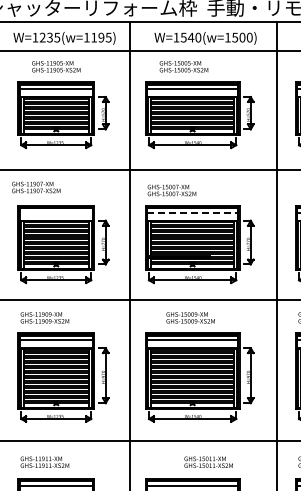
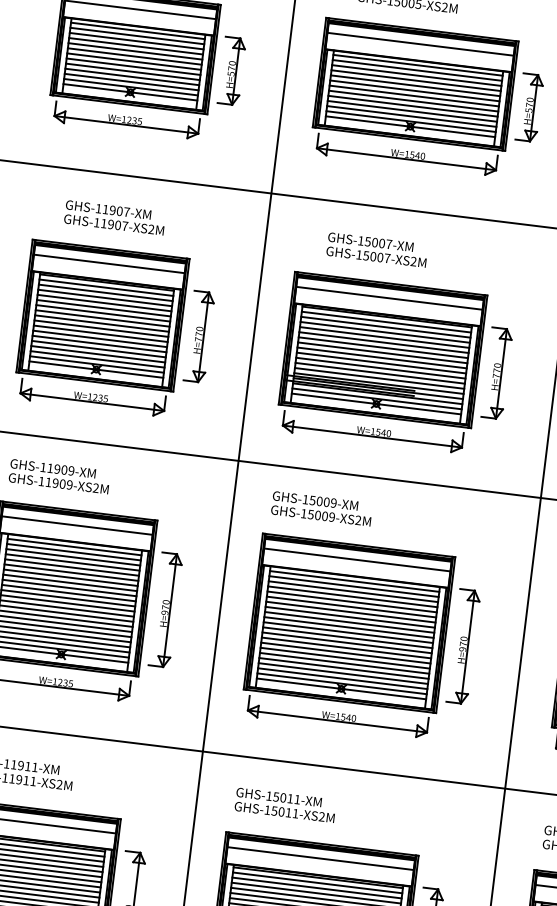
text: (36, 187) -> (115, 217), moved
text: (171, 190) -> (376, 249), moved
line: (55, 212) -> (107, 262), added
line: (193, 212) -> (391, 297), dashed -> solid
text: (190, 317) -> (321, 507), moved
text: (208, 461) -> (285, 803), moved

